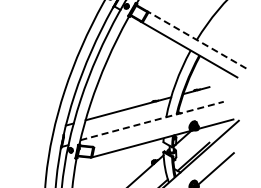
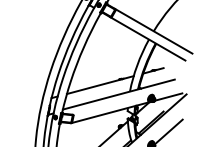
line: (196, 39) -> (153, 30), dashed -> solid
line: (152, 120) -> (119, 94), dashed -> solid

